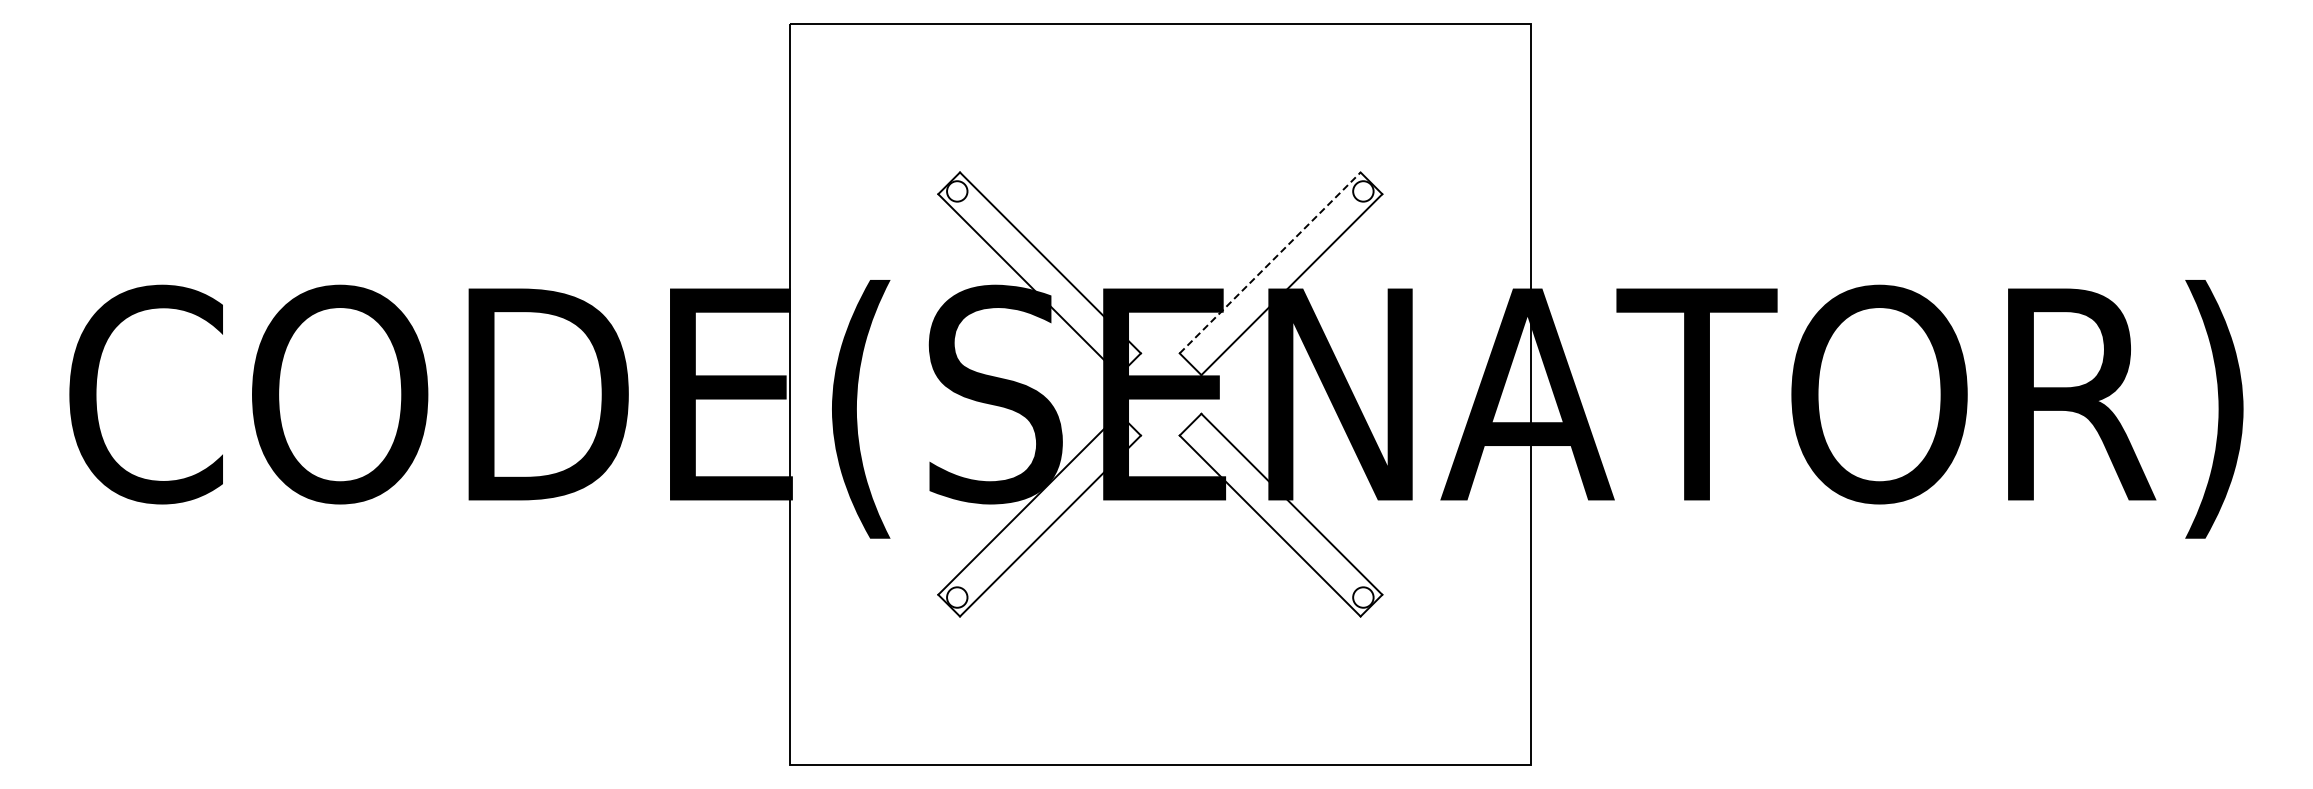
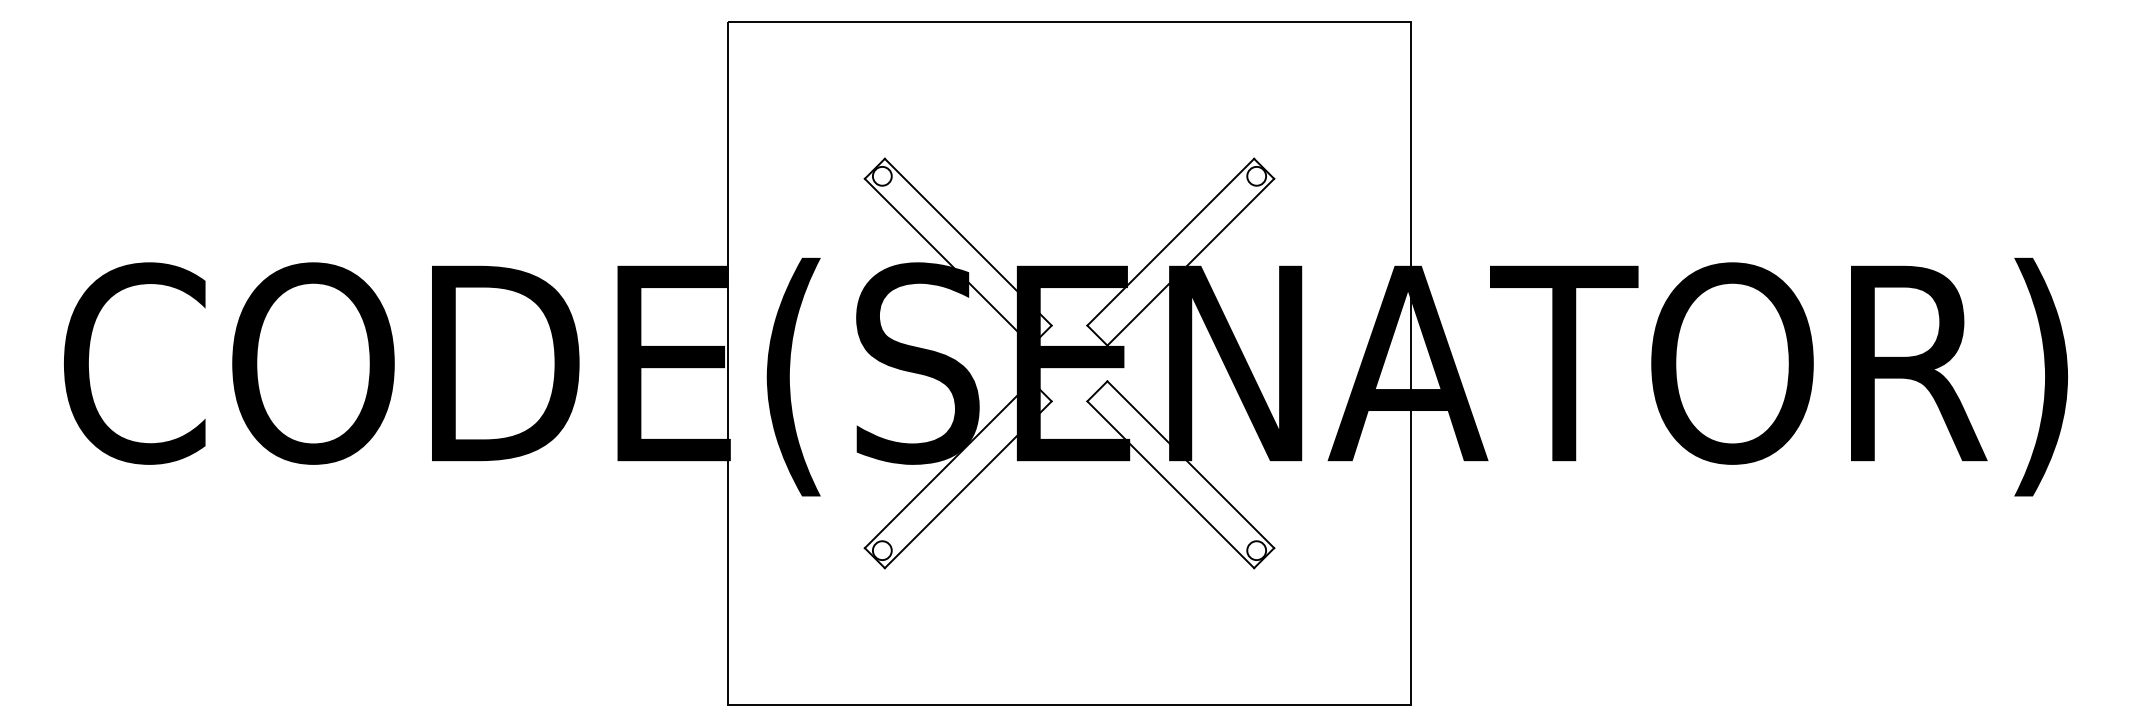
line: (1270, 262) -> (1171, 241), dashed -> solid

